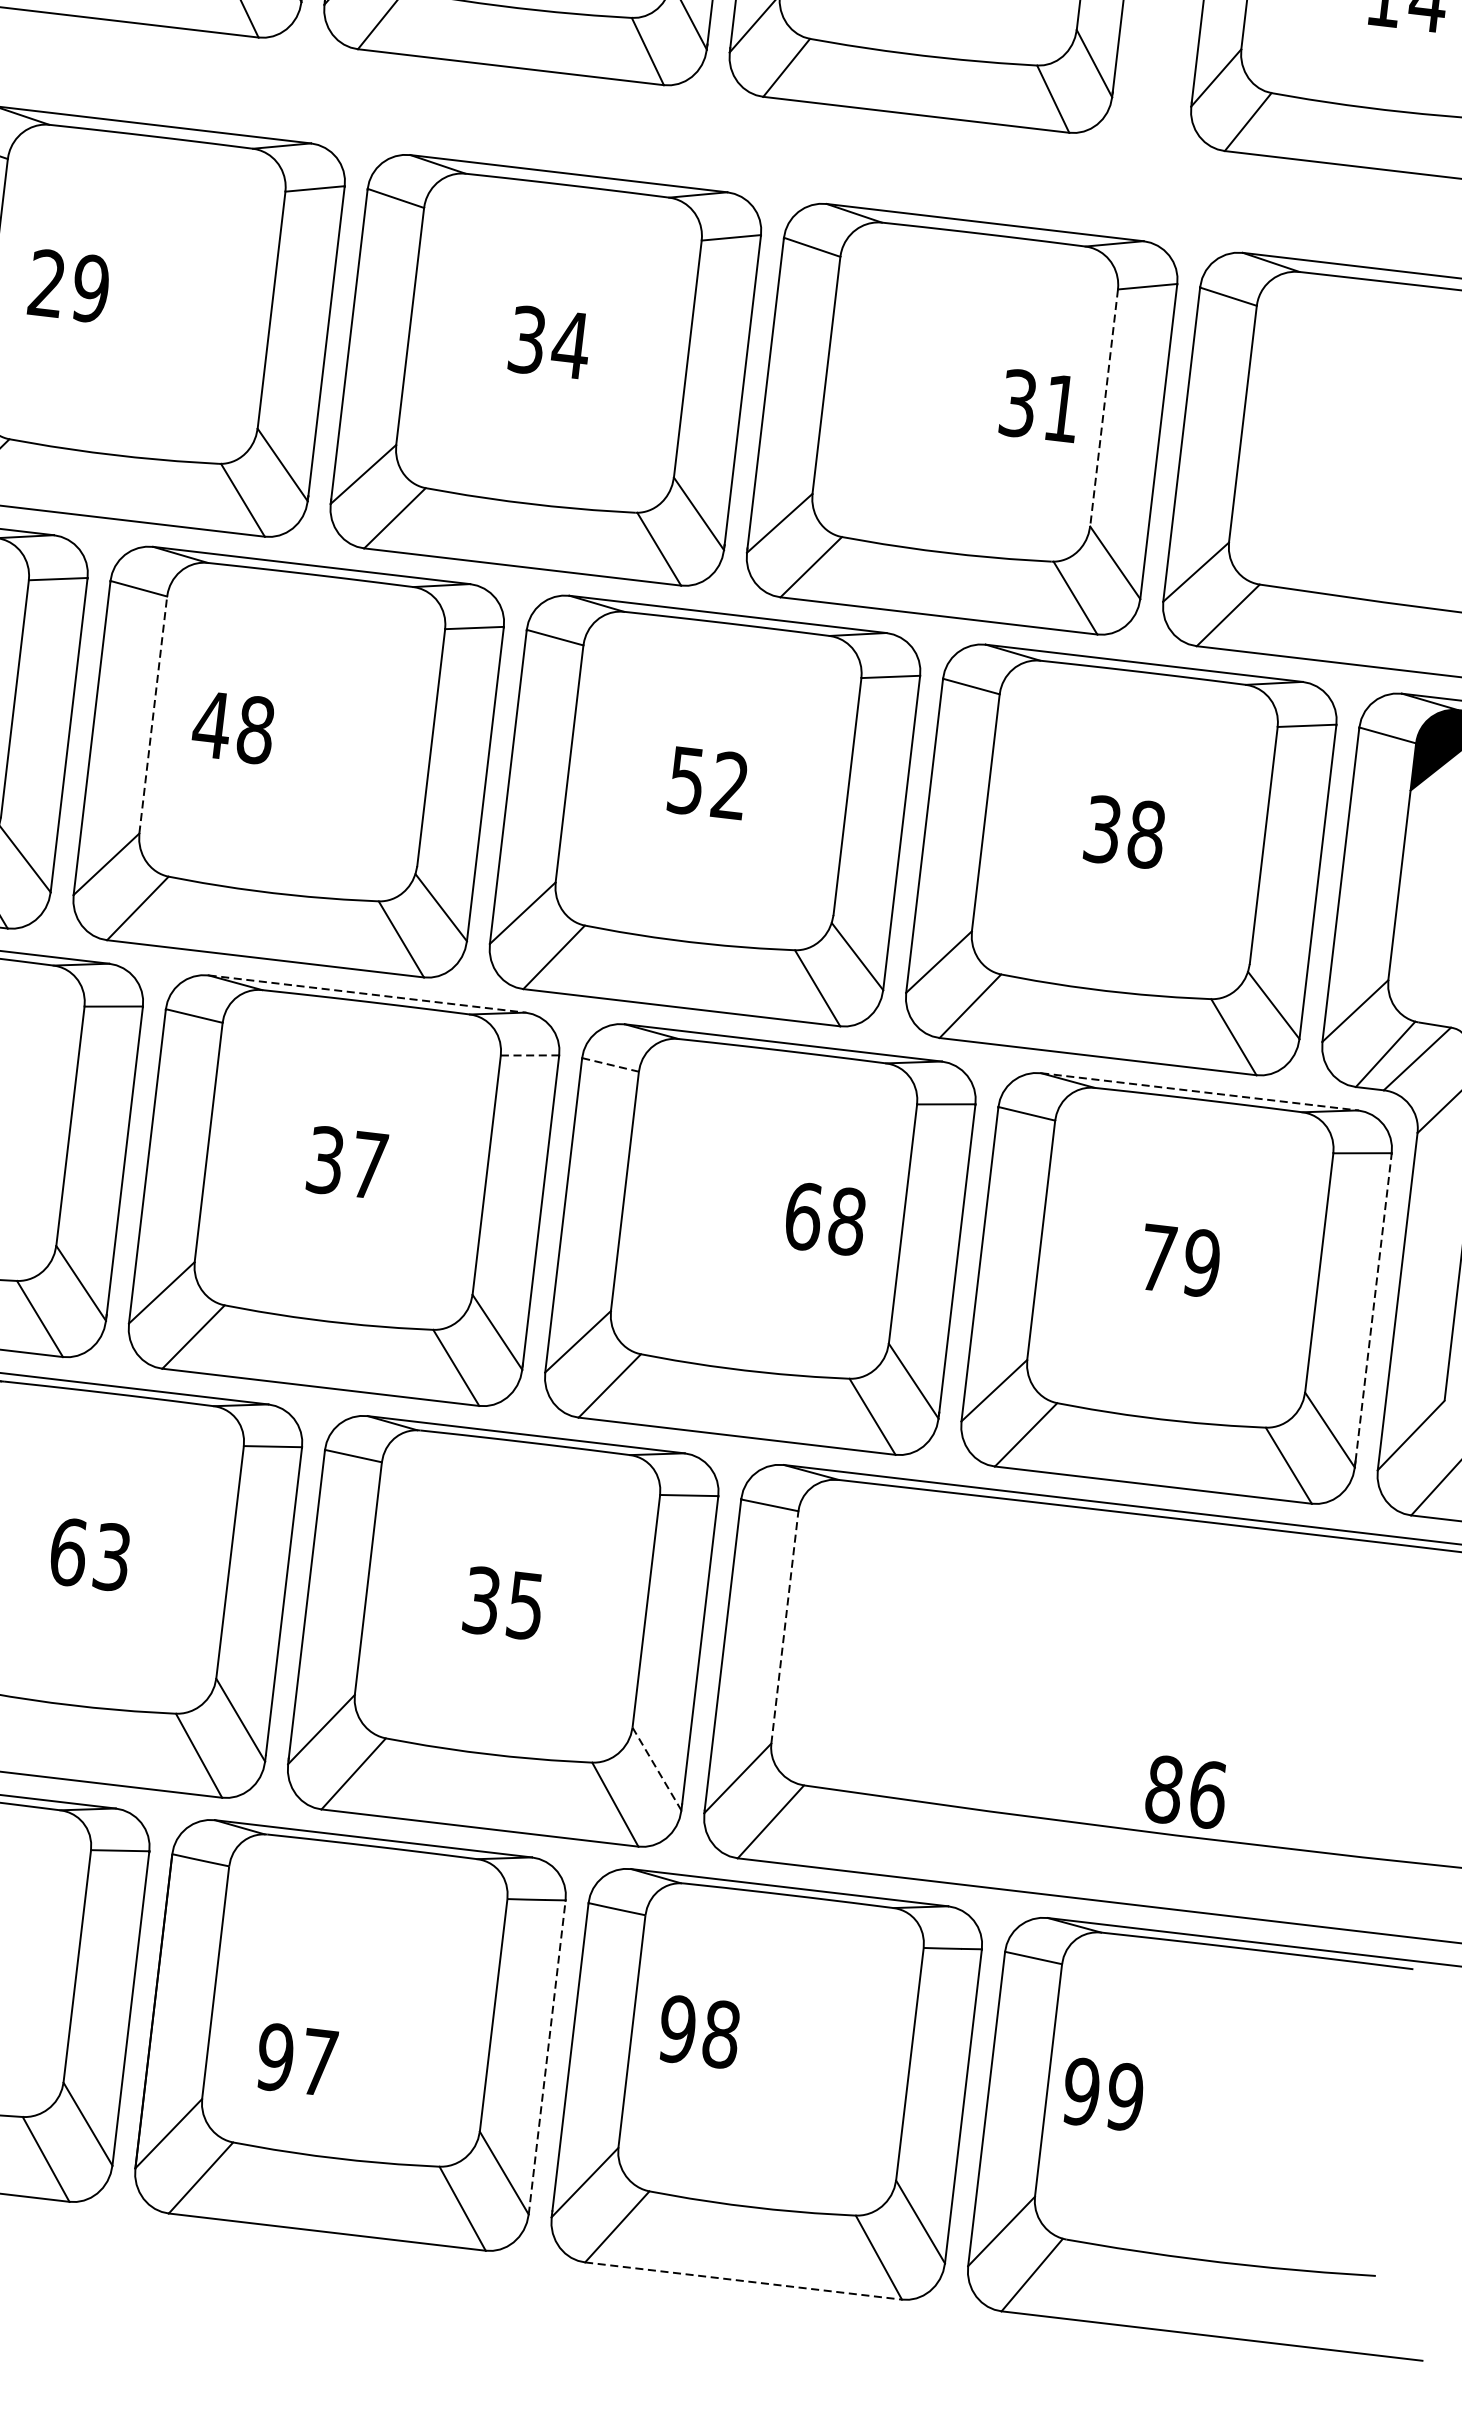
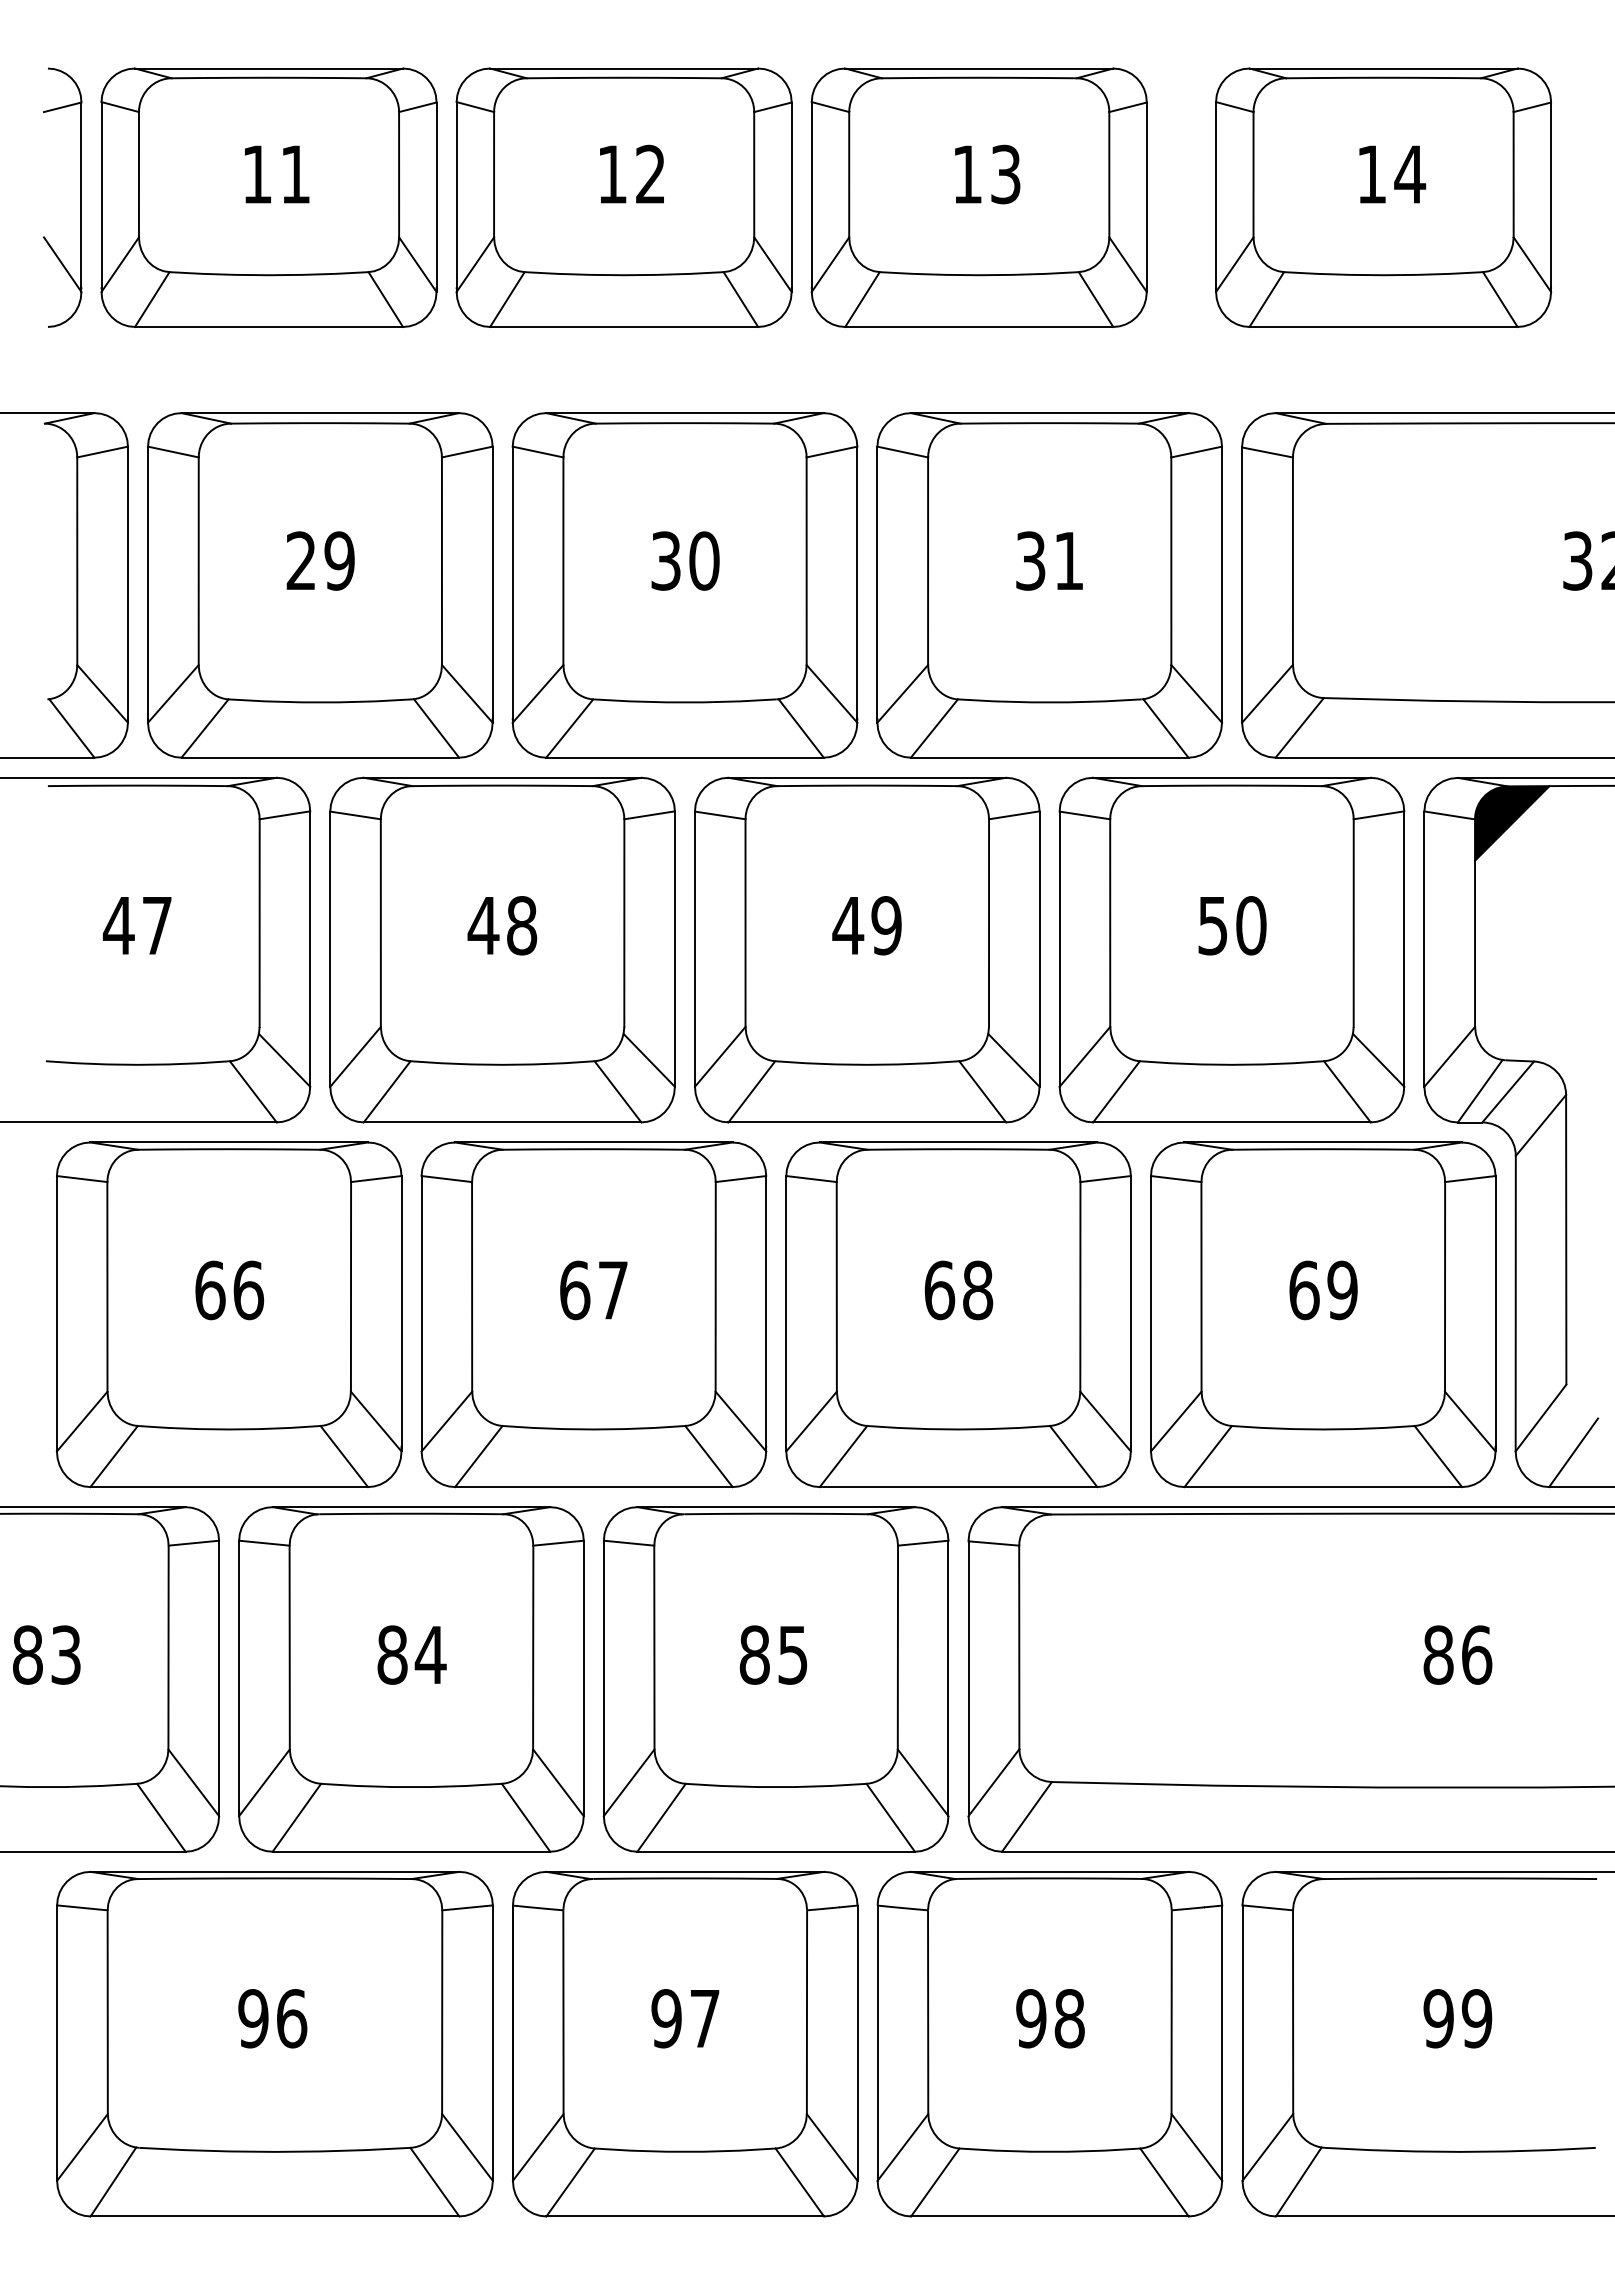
text: (69, 285) -> (320, 560), moved
text: (571, 344) -> (704, 560), 34 -> 30
text: (1039, 405) -> (1049, 560), moved
line: (1104, 408) -> (1171, 561), dashed -> solid
line: (152, 715) -> (380, 923), dashed -> solid
text: (233, 727) -> (502, 925), moved
text: (707, 782) -> (866, 925), 52 -> 49
text: (1125, 831) -> (1232, 925), 38 -> 50
line: (366, 993) -> (593, 1142), dashed -> solid
line: (530, 1054) -> (741, 1178), dashed -> solid
line: (611, 1065) -> (812, 1179), dashed -> solid
line: (1199, 1091) -> (1323, 1142), dashed -> solid
text: (326, 1160) -> (575, 1290), 37 -> 67
text: (825, 1219) -> (958, 1290), moved
text: (1158, 1258) -> (1304, 1290), 79 -> 69
line: (1373, 1307) -> (1495, 1311), dashed -> solid
text: (90, 1553) -> (411, 1654), 63 -> 84
text: (481, 1599) -> (754, 1654), 35 -> 85
line: (785, 1627) -> (1019, 1647), dashed -> solid
line: (657, 1768) -> (923, 1782), dashed -> solid
text: (1185, 1791) -> (1457, 1654), moved
text: (699, 2031) -> (1050, 2018), moved
line: (547, 2056) -> (857, 2042), dashed -> solid
text: (296, 2059) -> (685, 2018), moved
text: (1102, 2094) -> (1457, 2018), moved
line: (743, 2281) -> (1049, 2216), dashed -> solid

